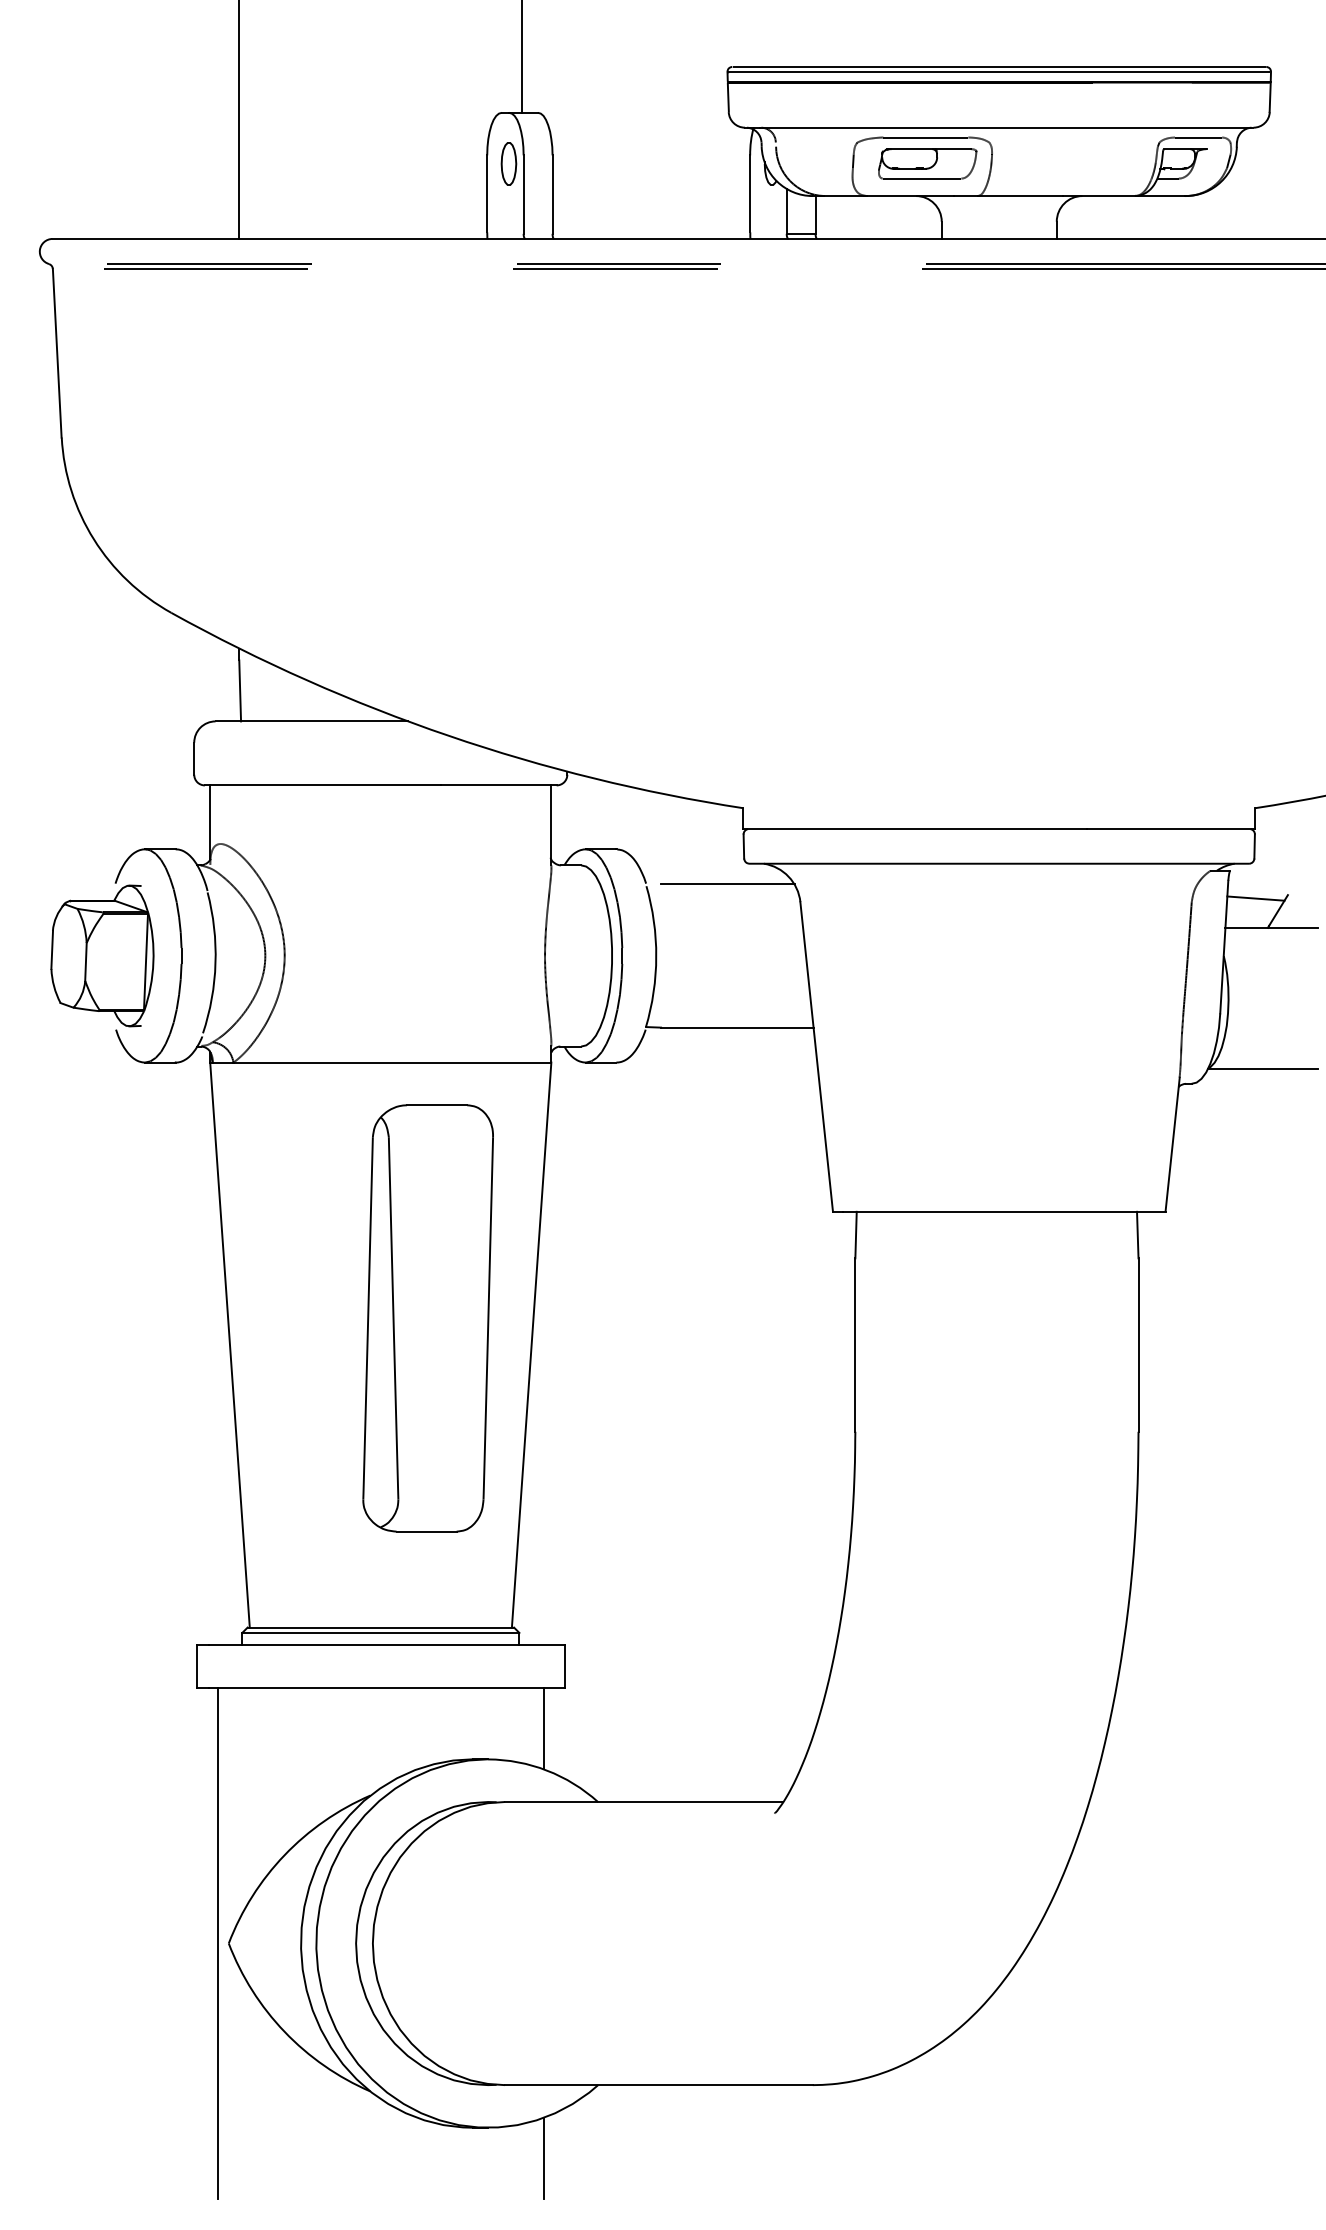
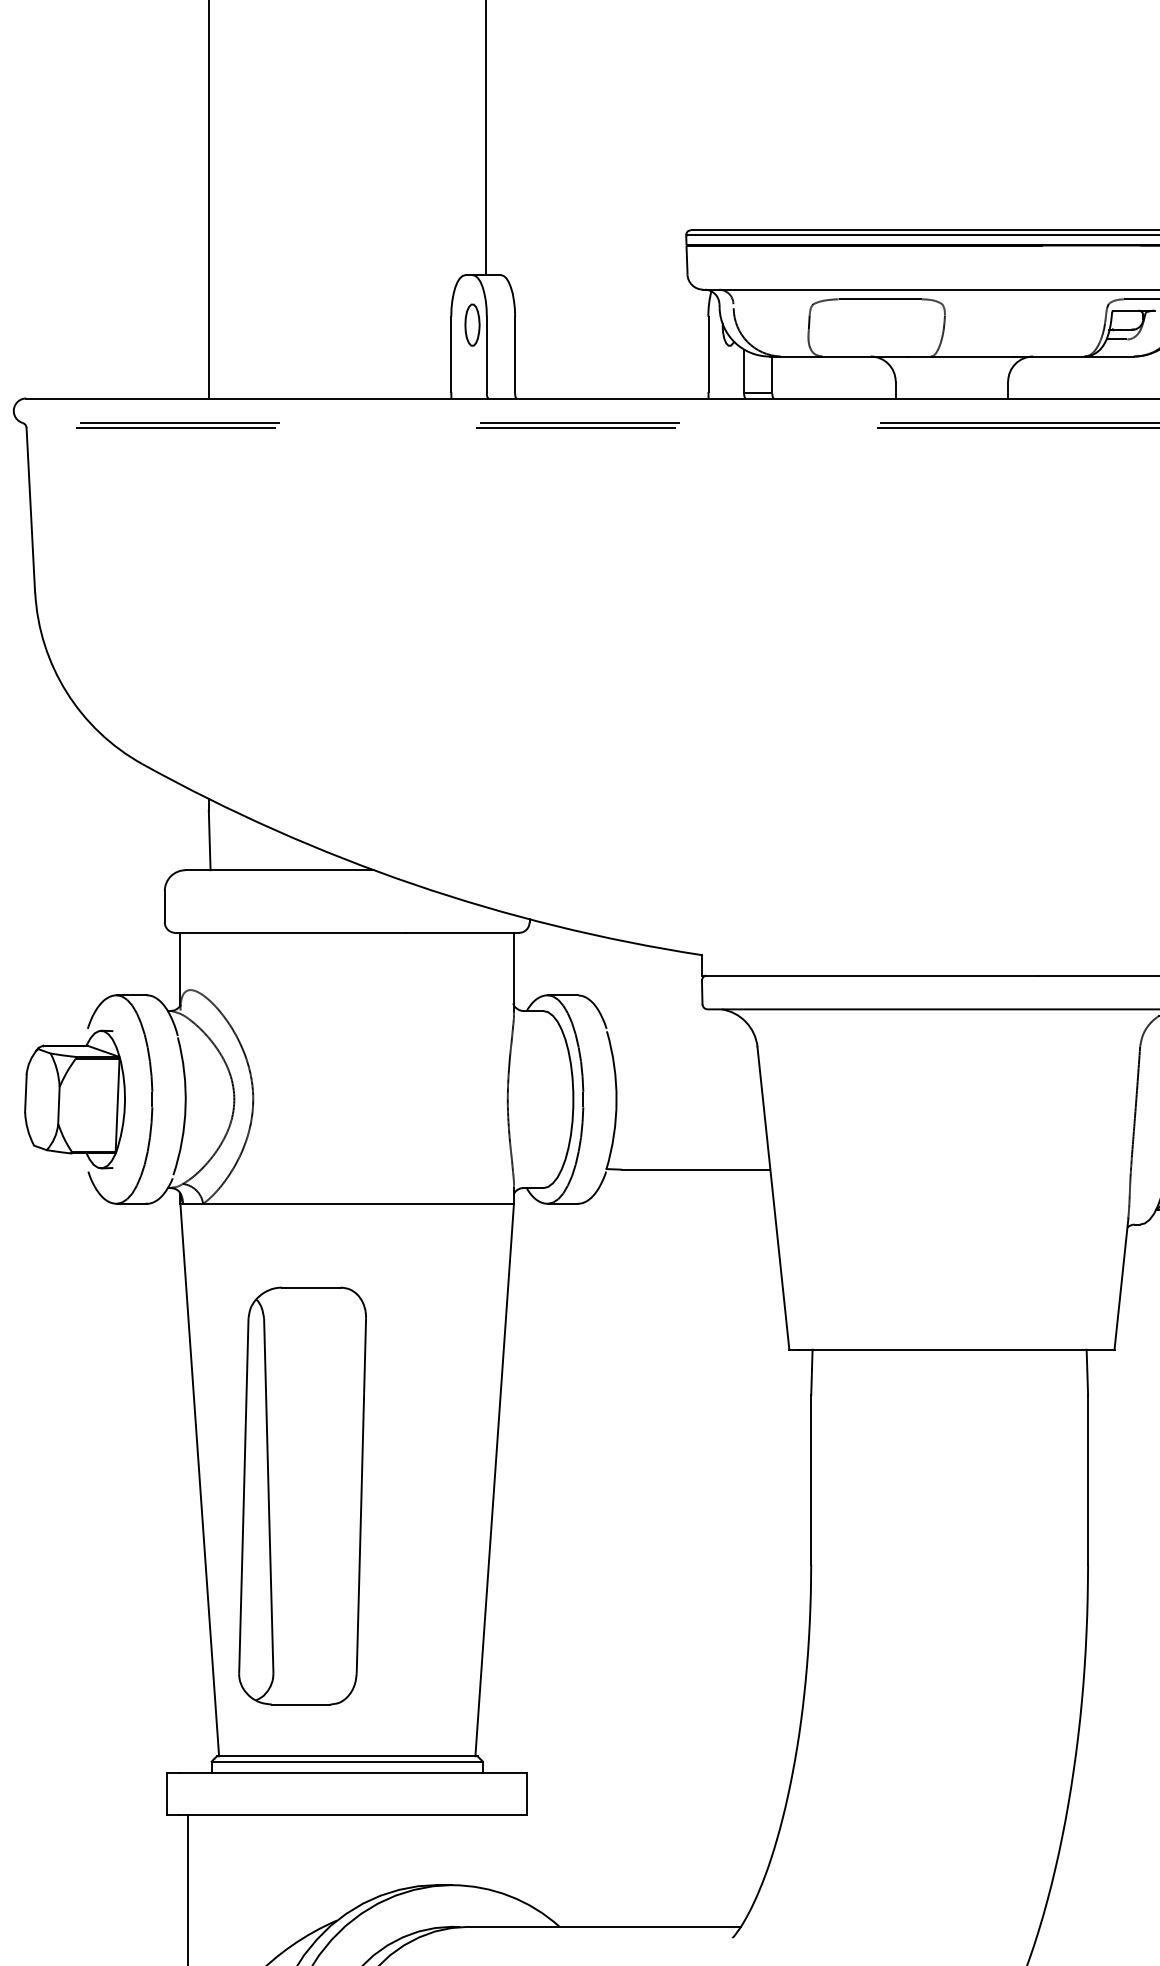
part: (927, 163) -> (881, 324), removed
line: (727, 884) -> (686, 1029), removed
part: (427, 1318) -> (301, 1496), moved
line: (543, 1728) -> (506, 1854), removed

